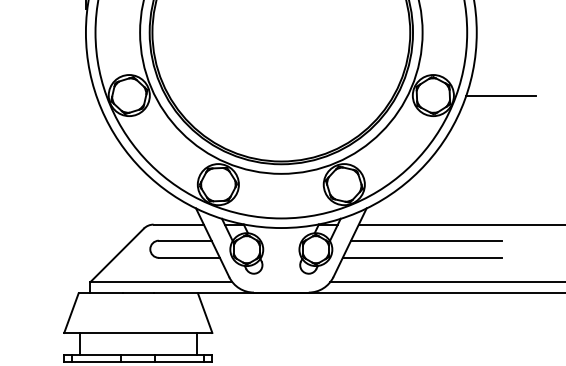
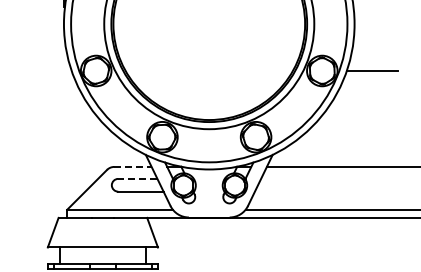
line: (178, 224) -> (132, 166), solid -> dashed
line: (184, 240) -> (137, 178), solid -> dashed
line: (426, 240) -> (317, 178), removed
line: (421, 257) -> (313, 191), removed

